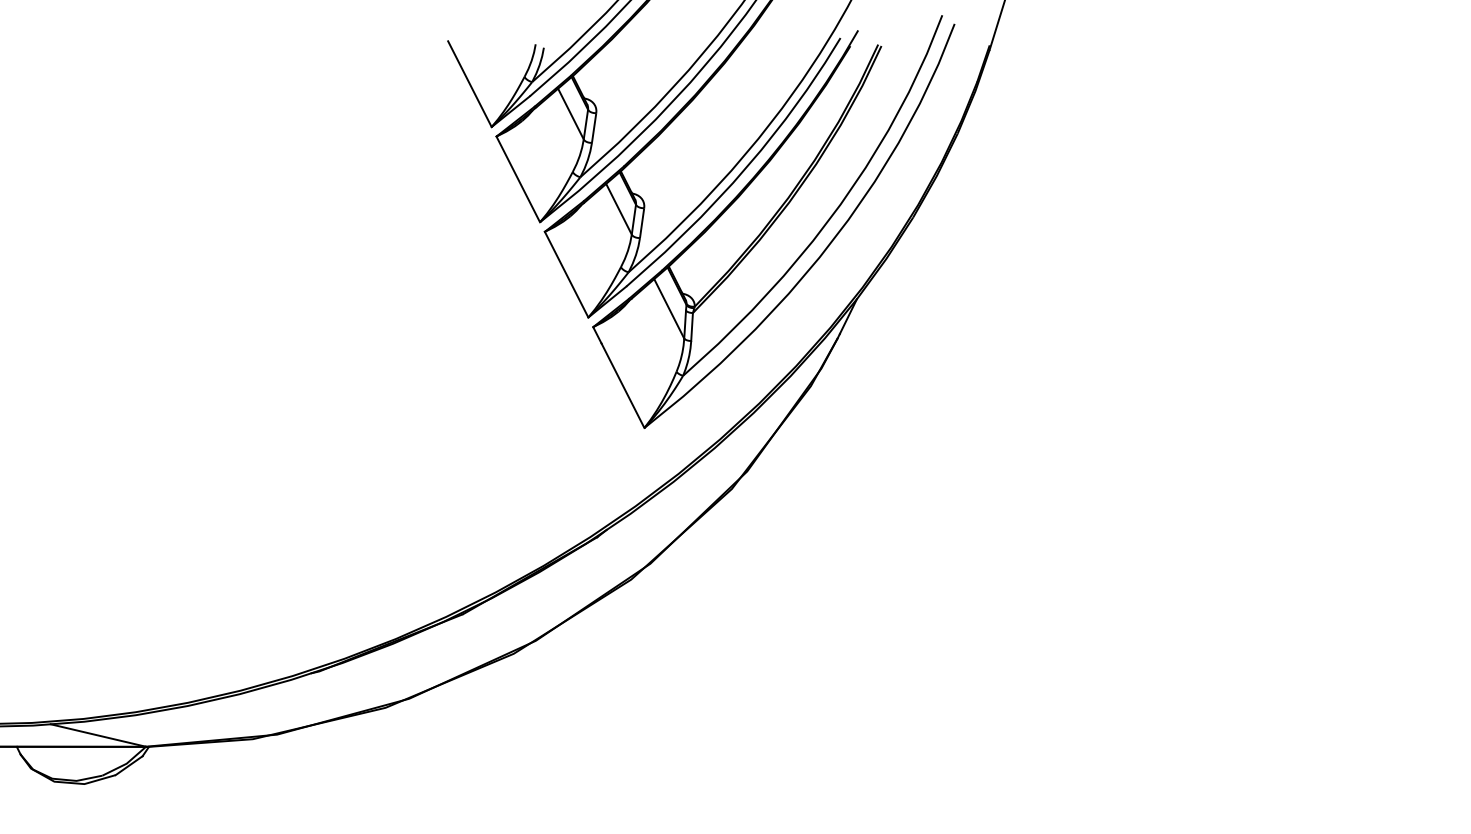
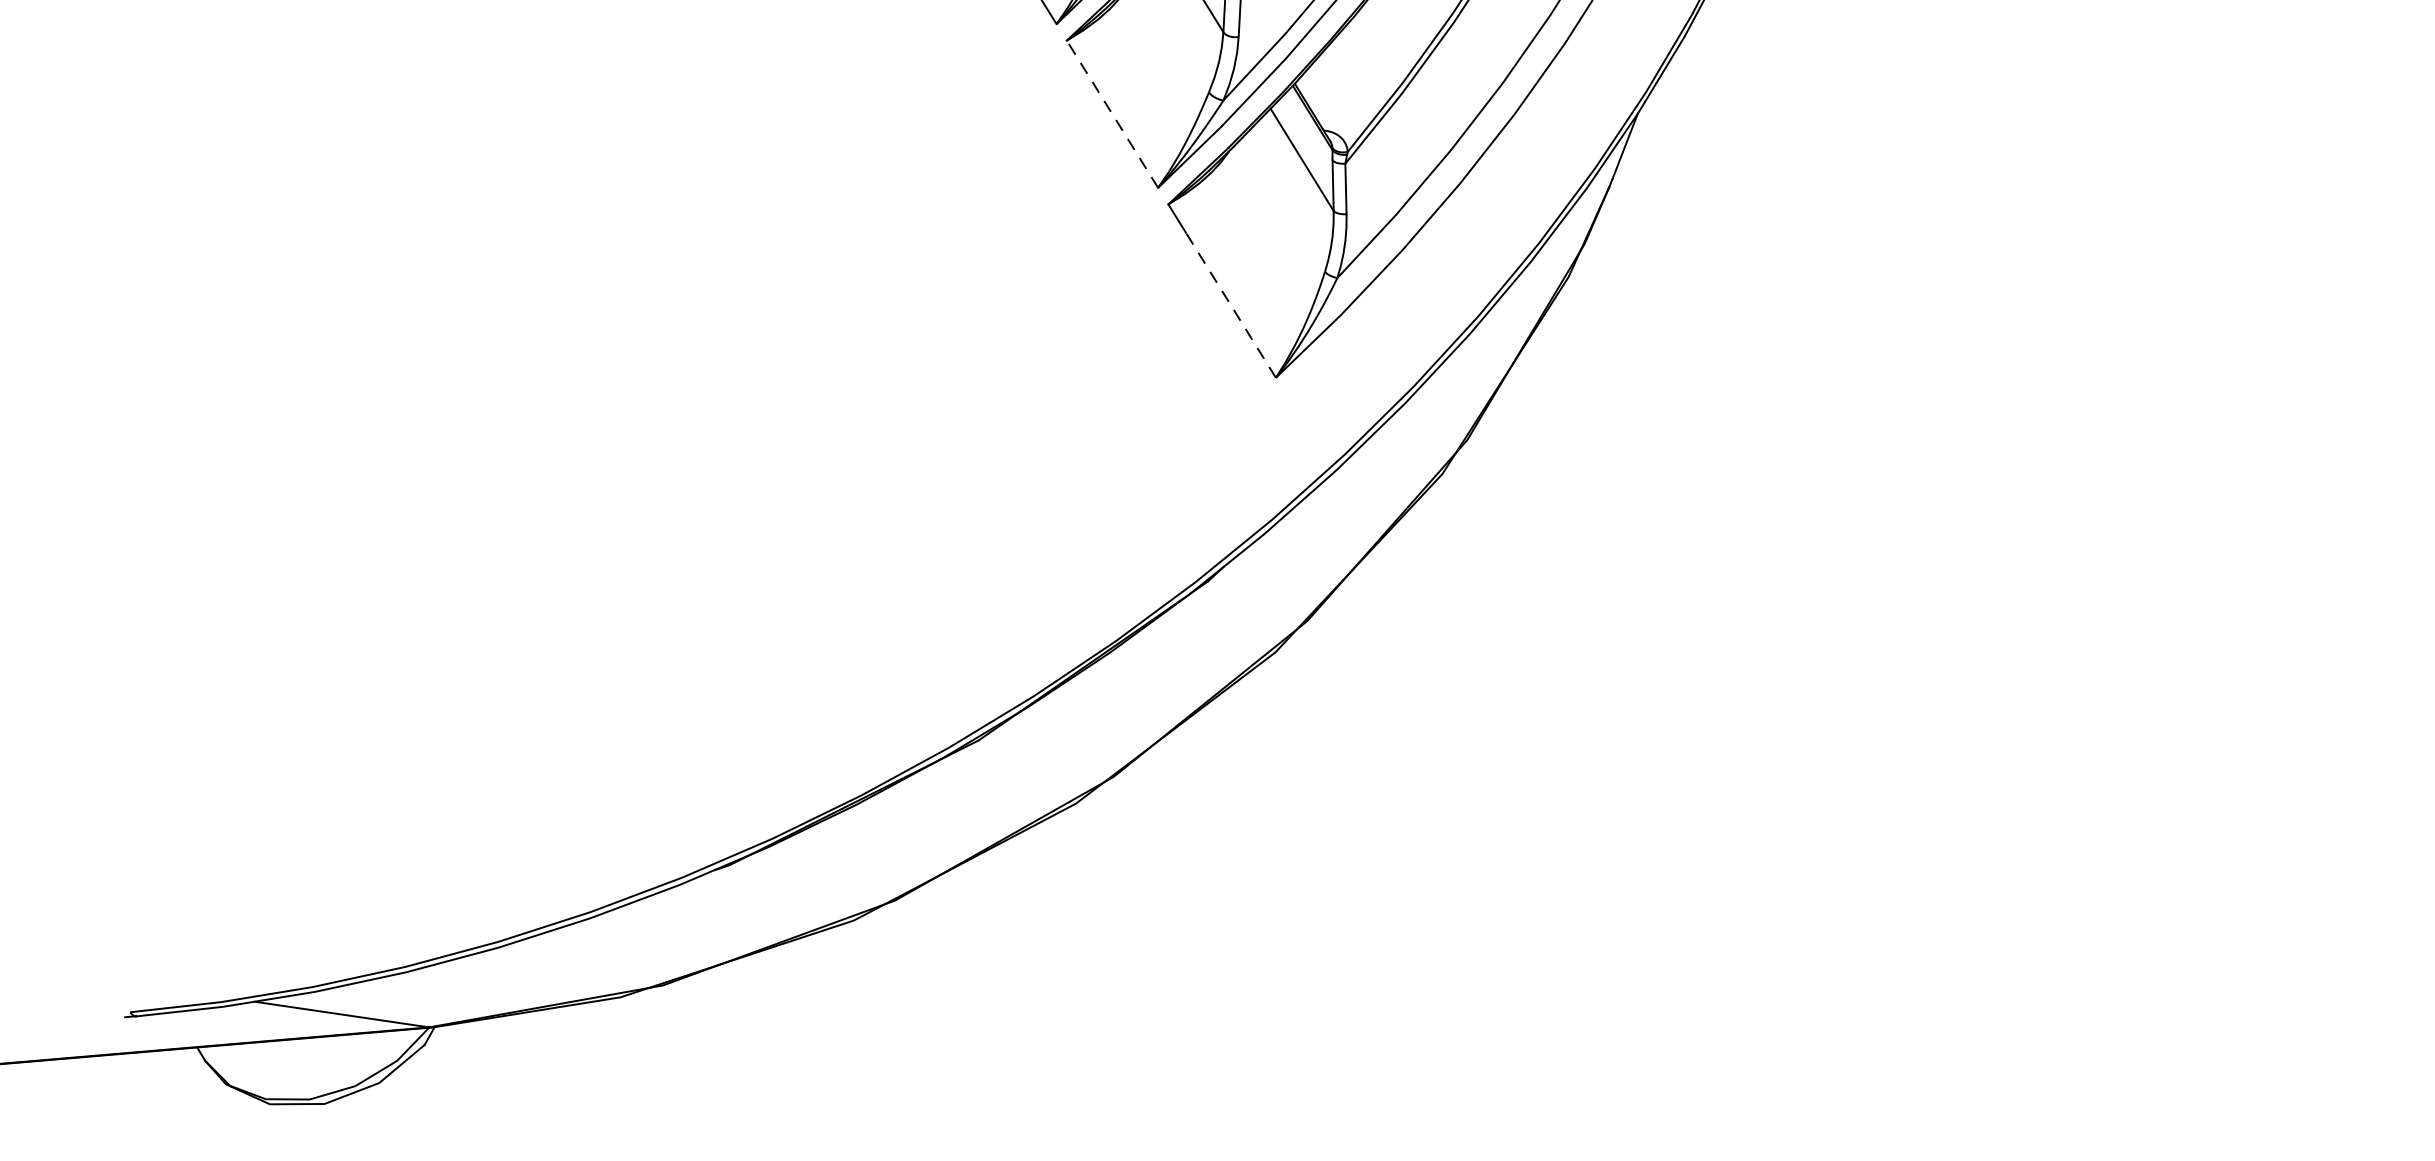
line: (566, 274) -> (1112, 113), solid -> dashed
line: (622, 385) -> (1229, 304), solid -> dashed

